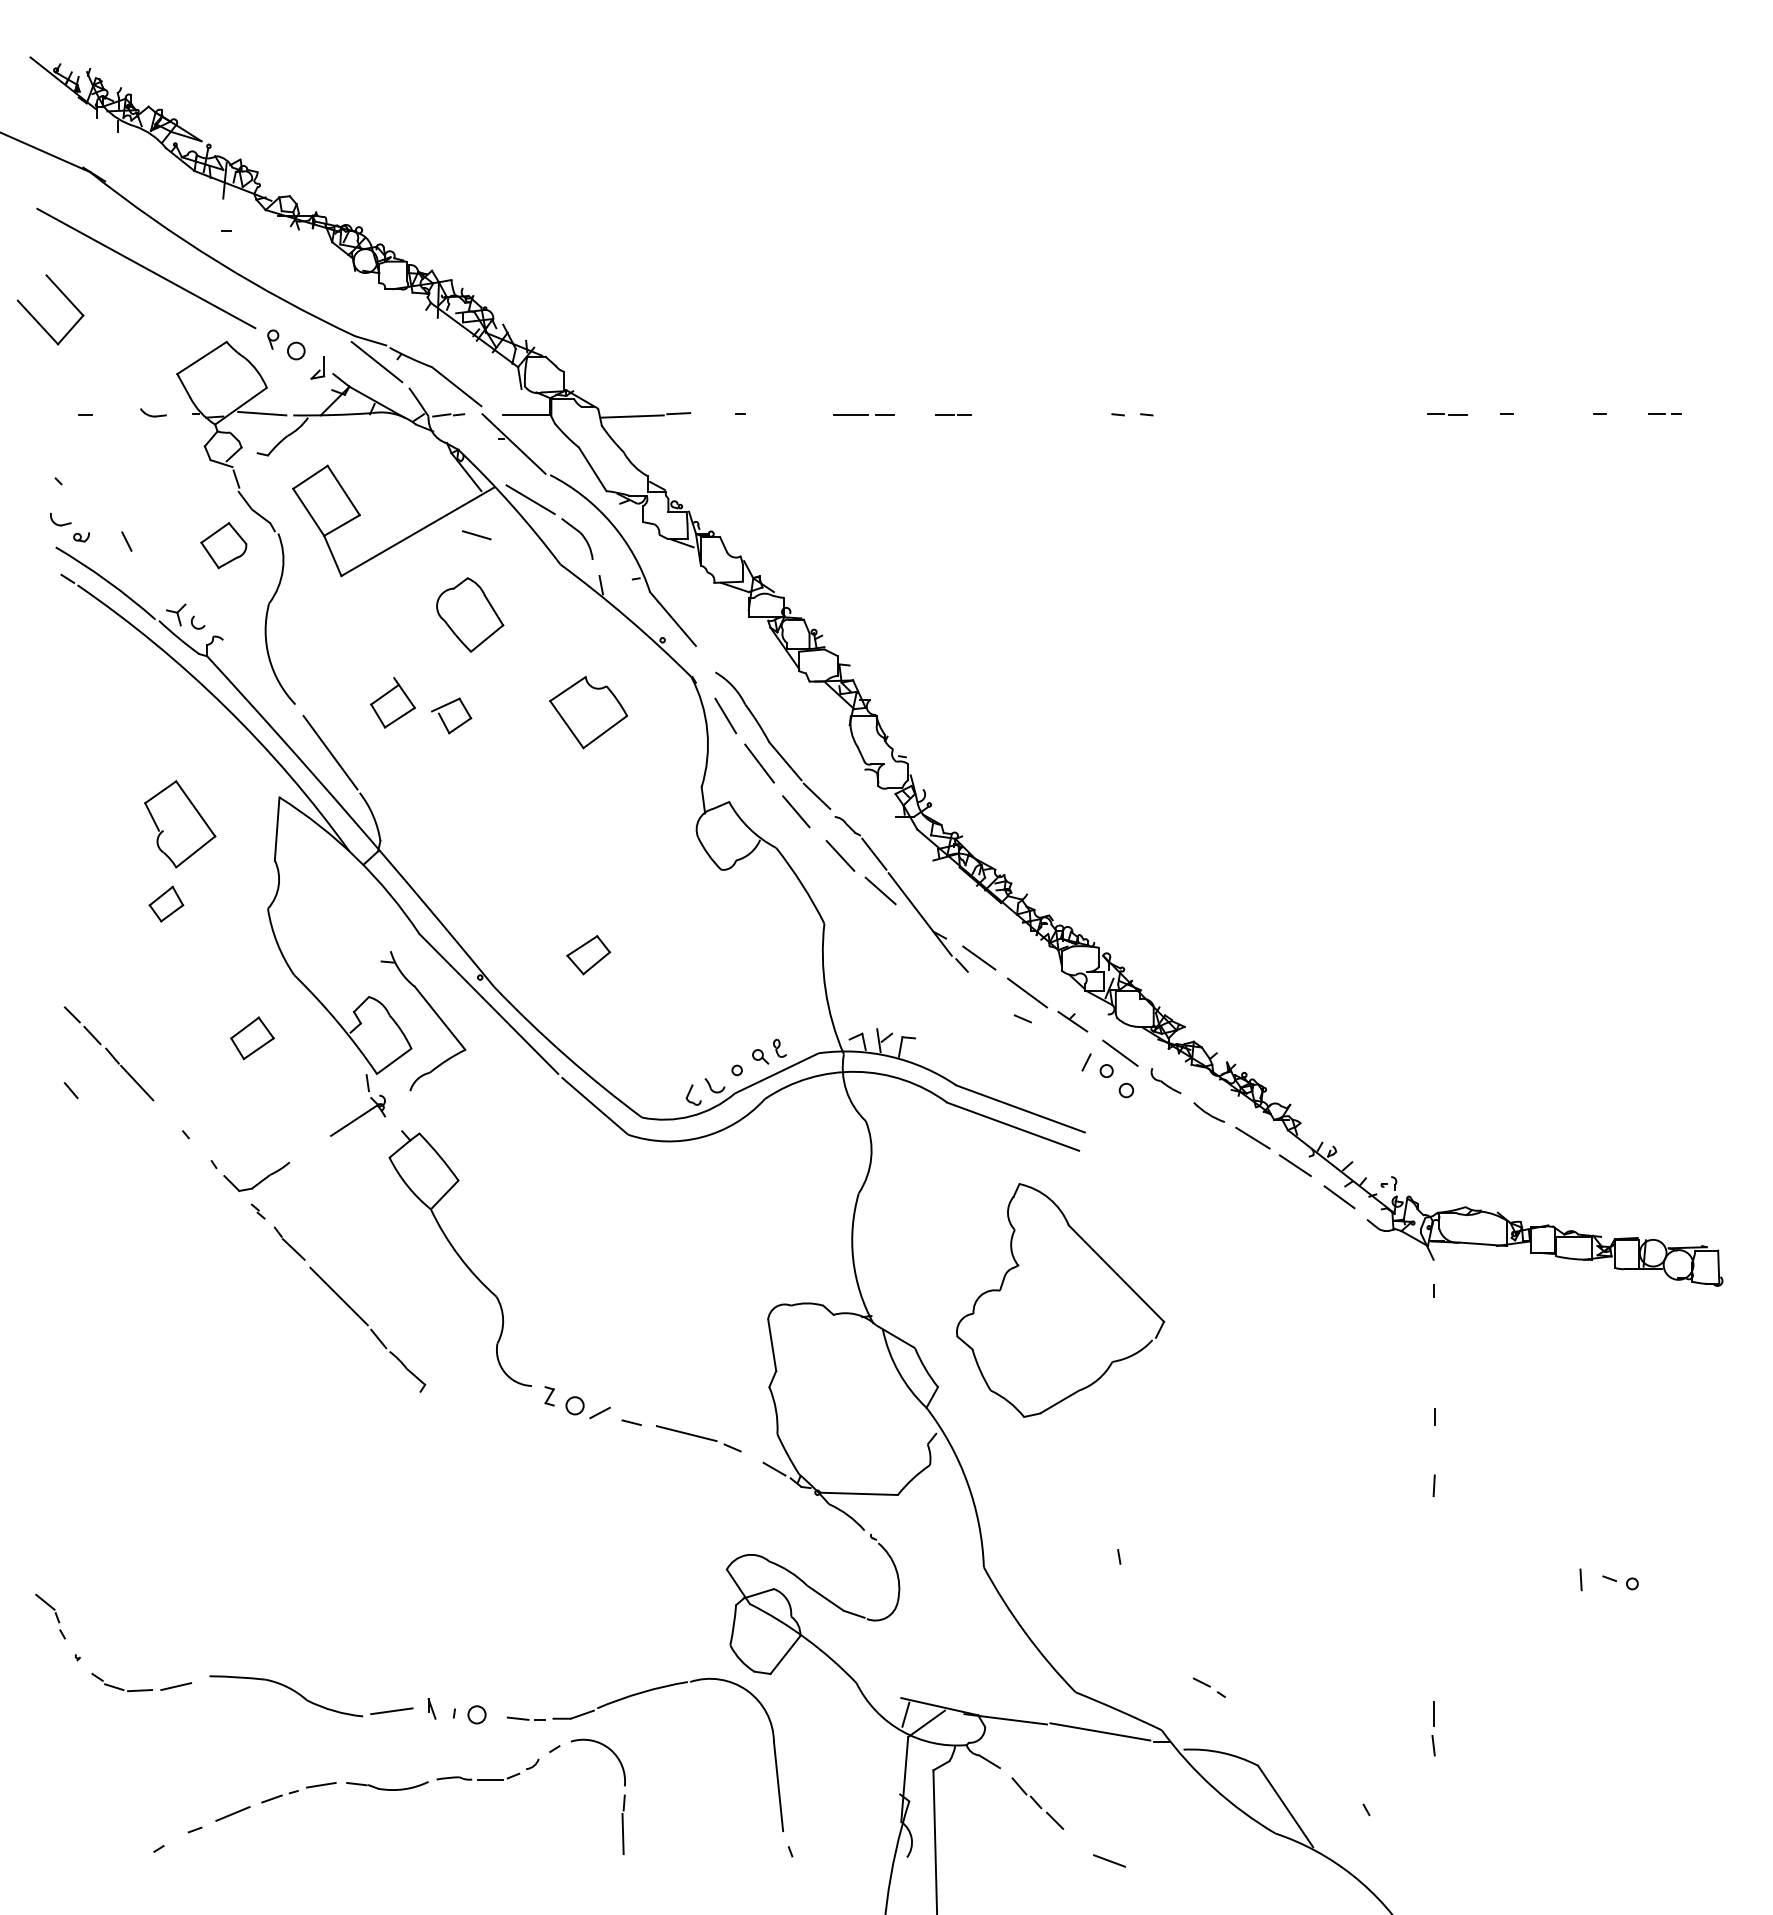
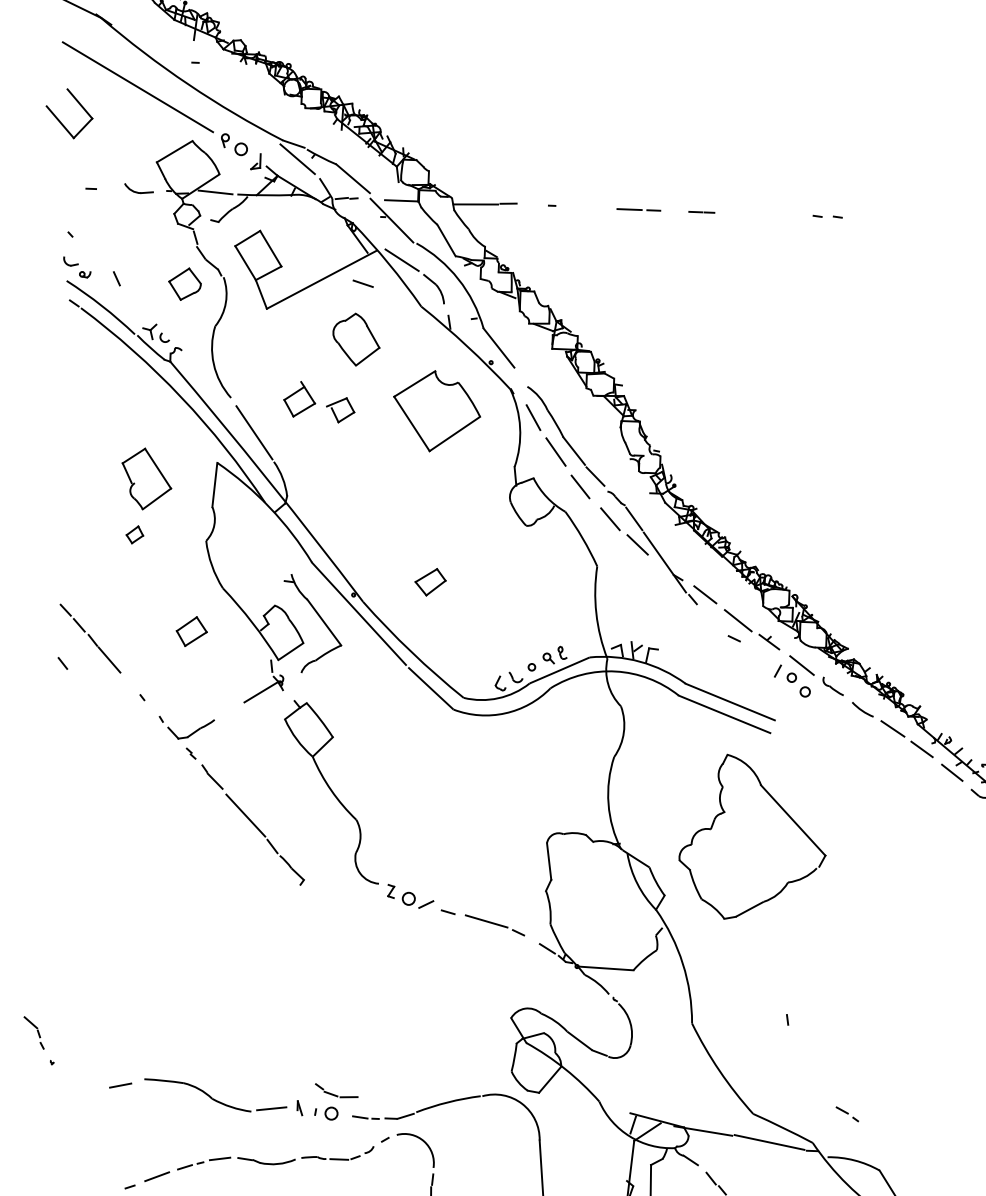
part: (153, 412) -> (139, 188), size x1.6
part: (588, 712) -> (437, 411), size x1.6
part: (166, 903) -> (134, 534), size x0.7
part: (121, 1682) -> (336, 1091), moved

